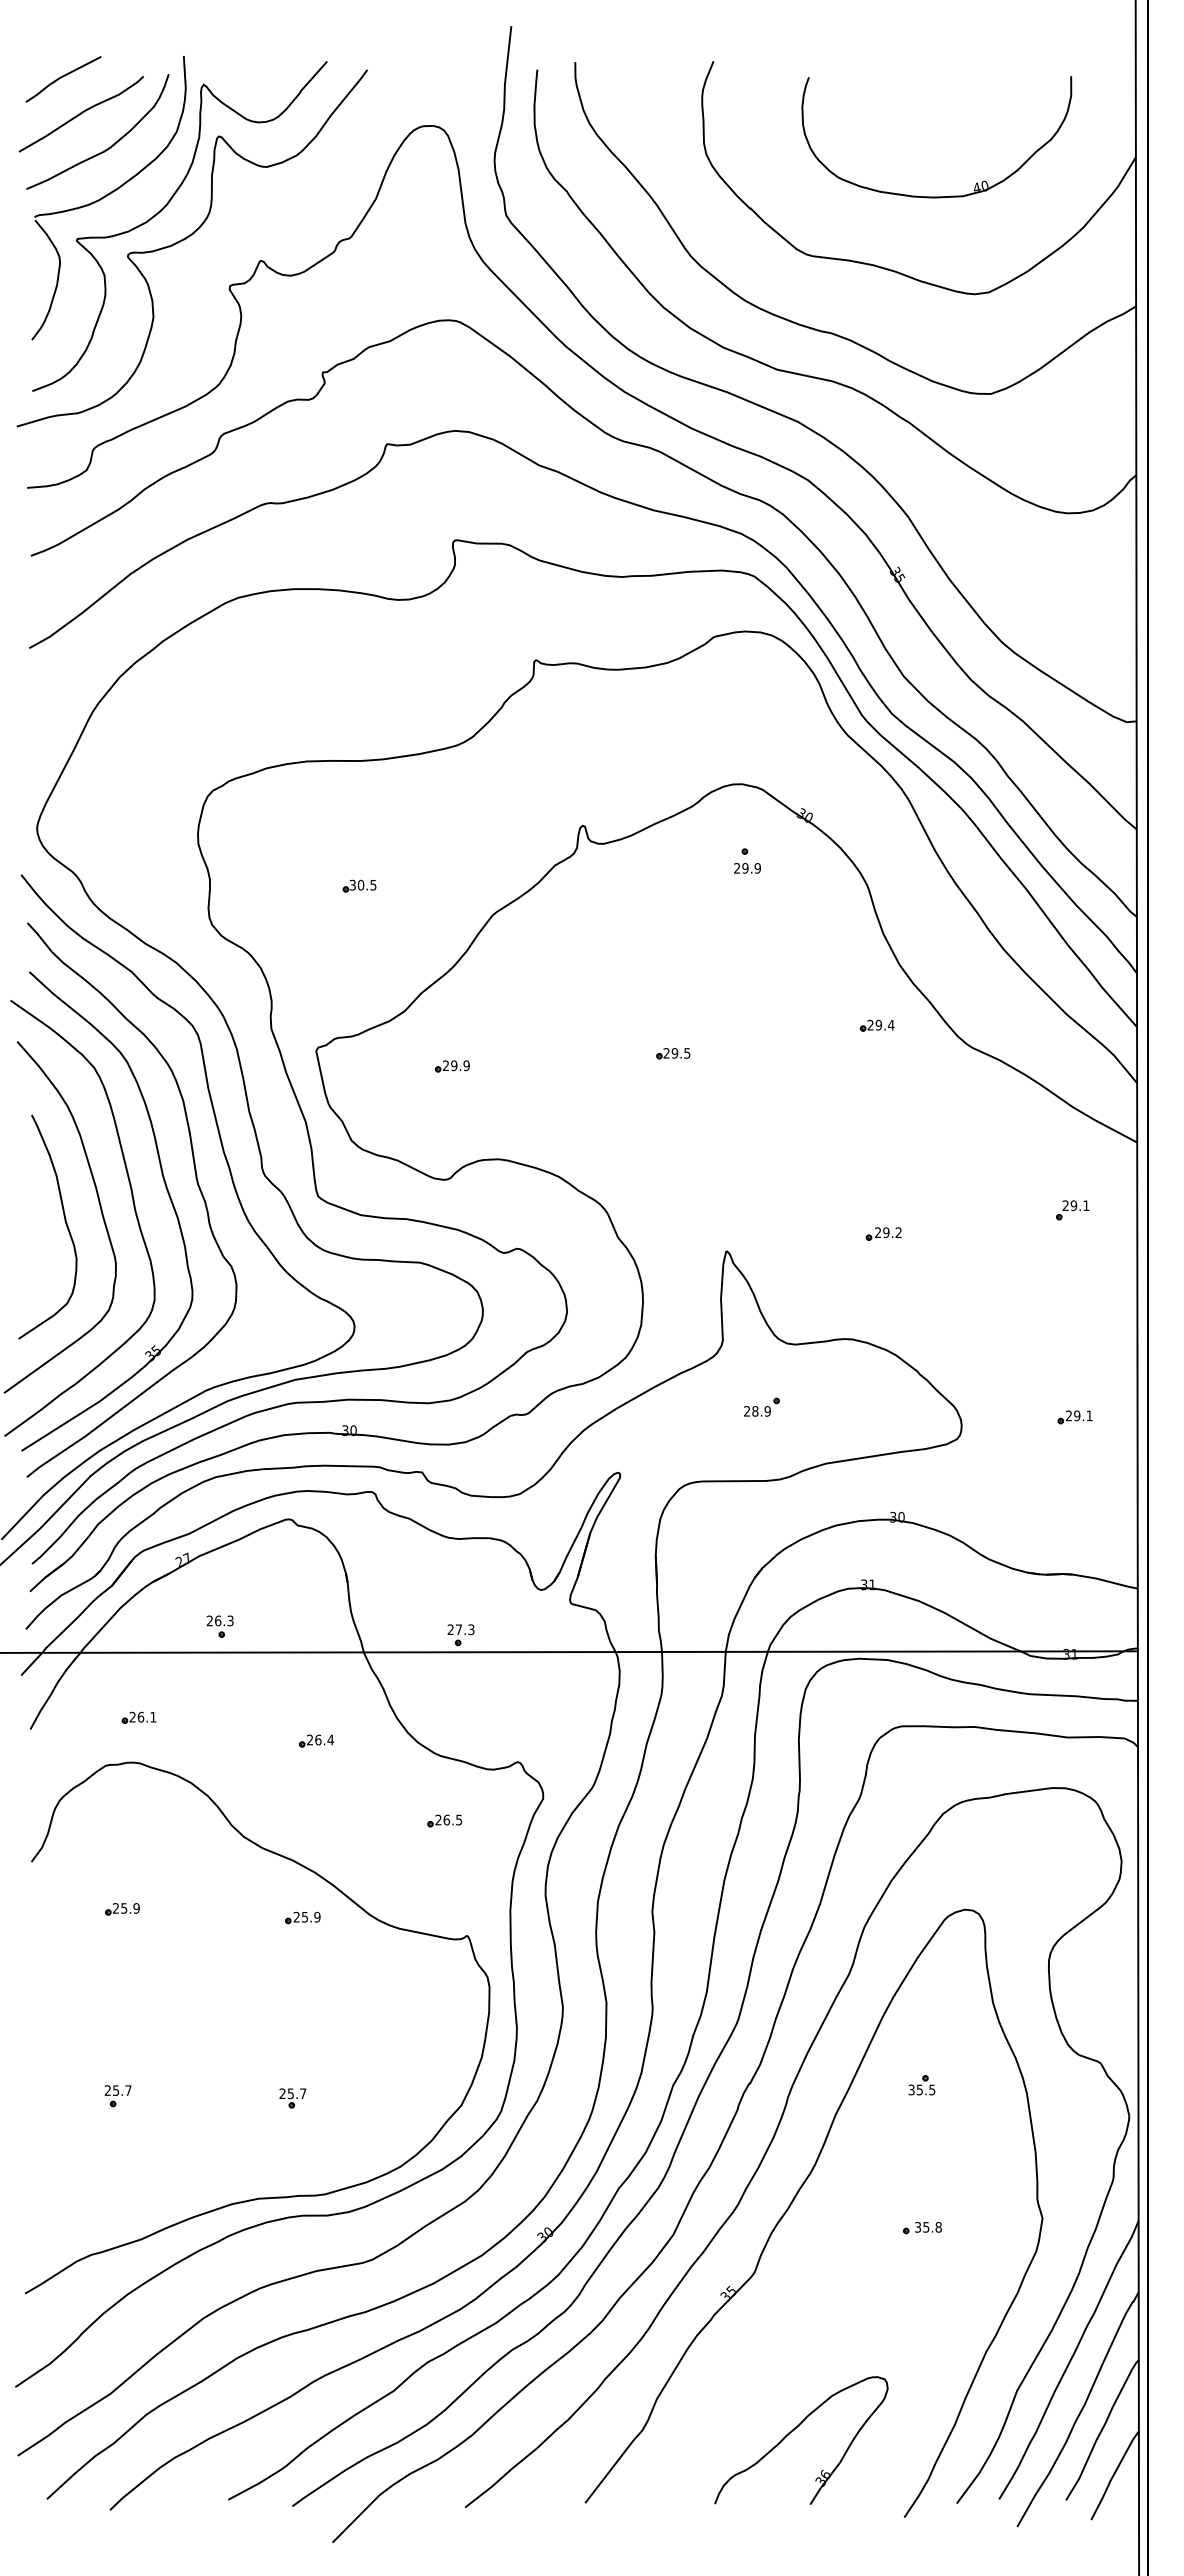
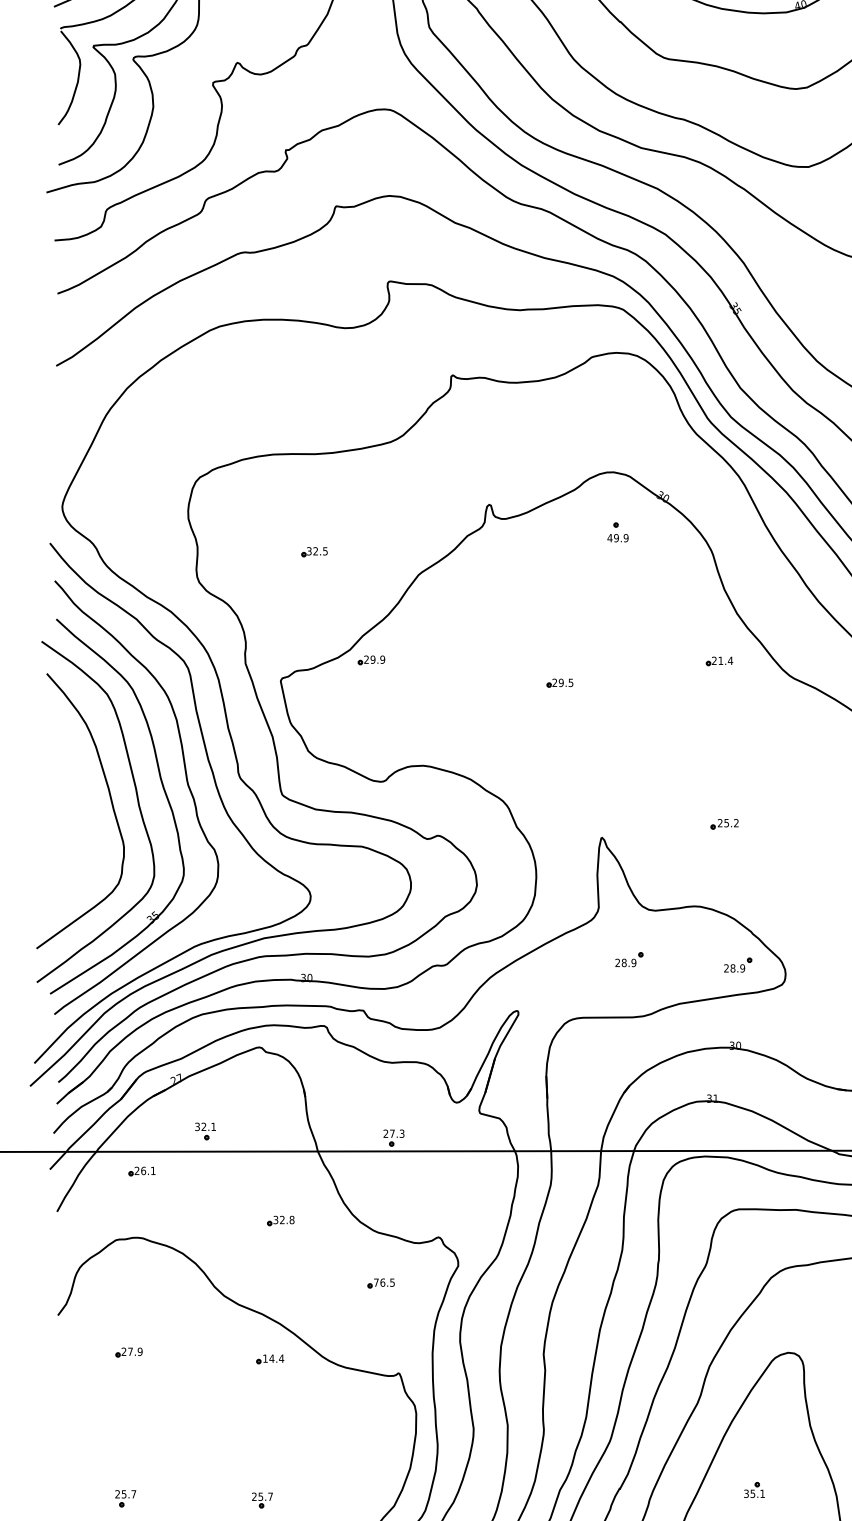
text: (736, 868) -> (609, 538), 29.9 -> 49.9
text: (360, 885) -> (315, 551), 30.5 -> 32.5
text: (878, 1024) -> (720, 660), 29.4 -> 21.4
part: (451, 1066) -> (370, 660), moved
curve: (64, 1221) -> (83, 814), removed
text: (886, 1232) -> (726, 823), 29.2 -> 25.2
part: (900, 1413) -> (737, 964), added
text: (219, 1620) -> (205, 1126), 26.3 -> 32.1
part: (138, 1717) -> (141, 1171), moved
text: (320, 1739) -> (284, 1219), 26.4 -> 32.8
text: (438, 1819) -> (376, 1282), 26.5 -> 76.5
text: (124, 1908) -> (130, 1351), 25.9 -> 27.9
text: (306, 1916) -> (273, 1358), 25.9 -> 14.4
text: (932, 2089) -> (762, 1493), 35.5 -> 35.1

